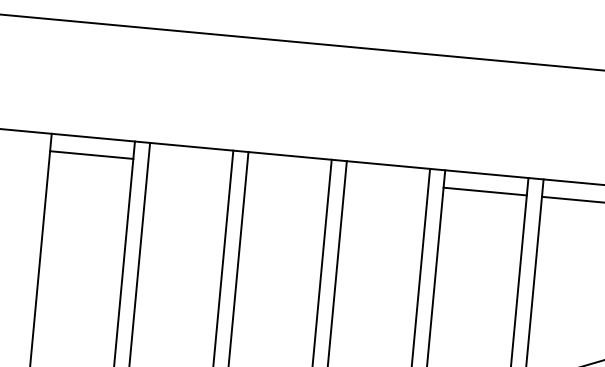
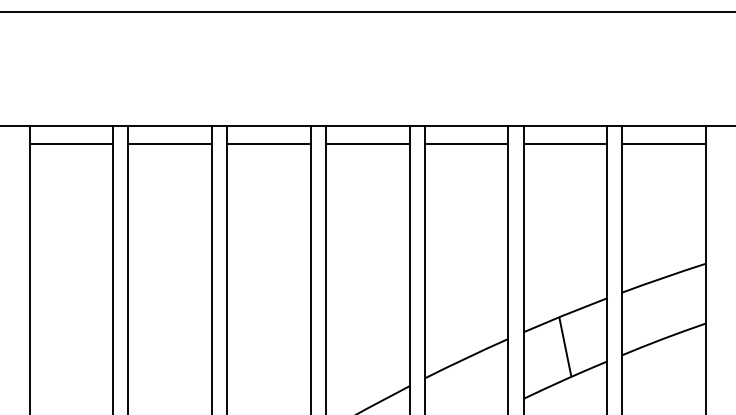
line: (190, 163) -> (170, 143), added
line: (287, 172) -> (268, 143), added
line: (386, 181) -> (367, 143), added

